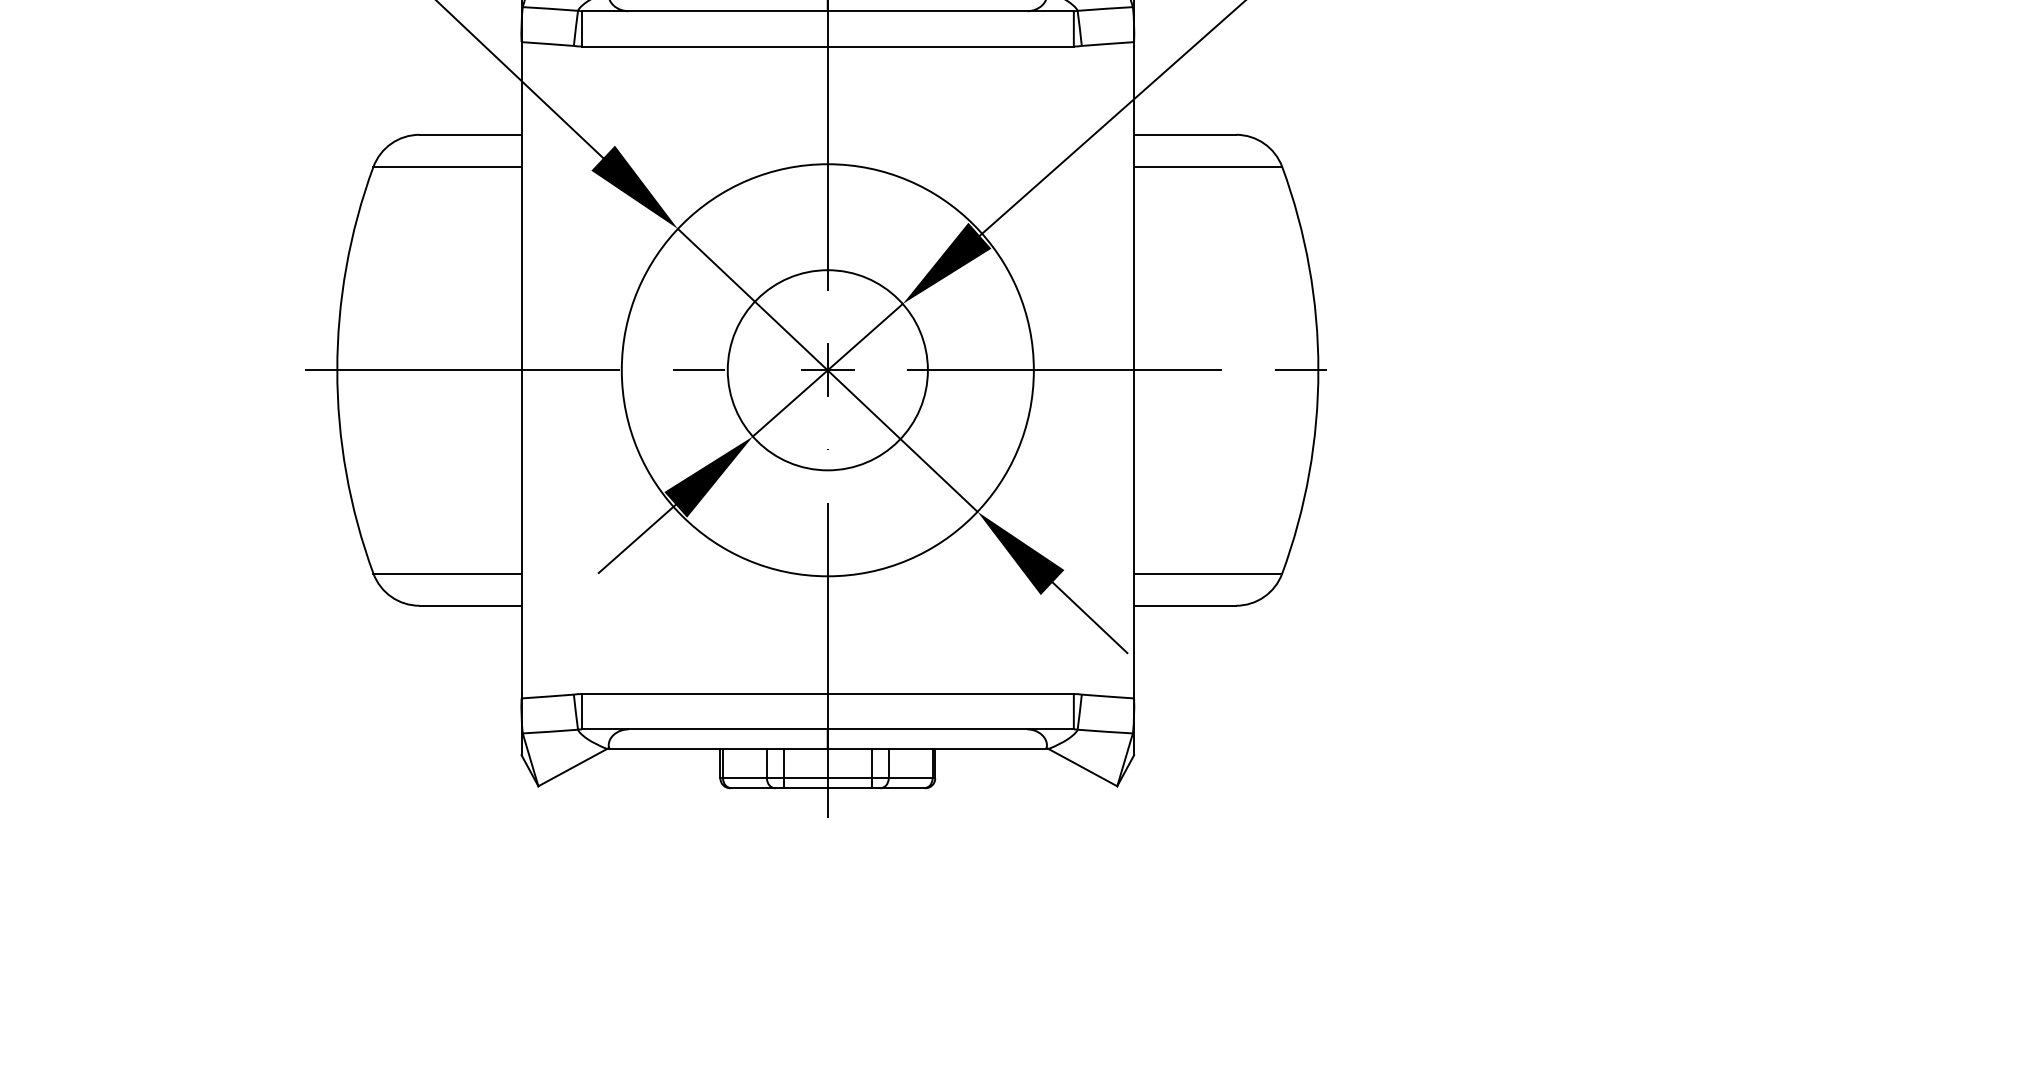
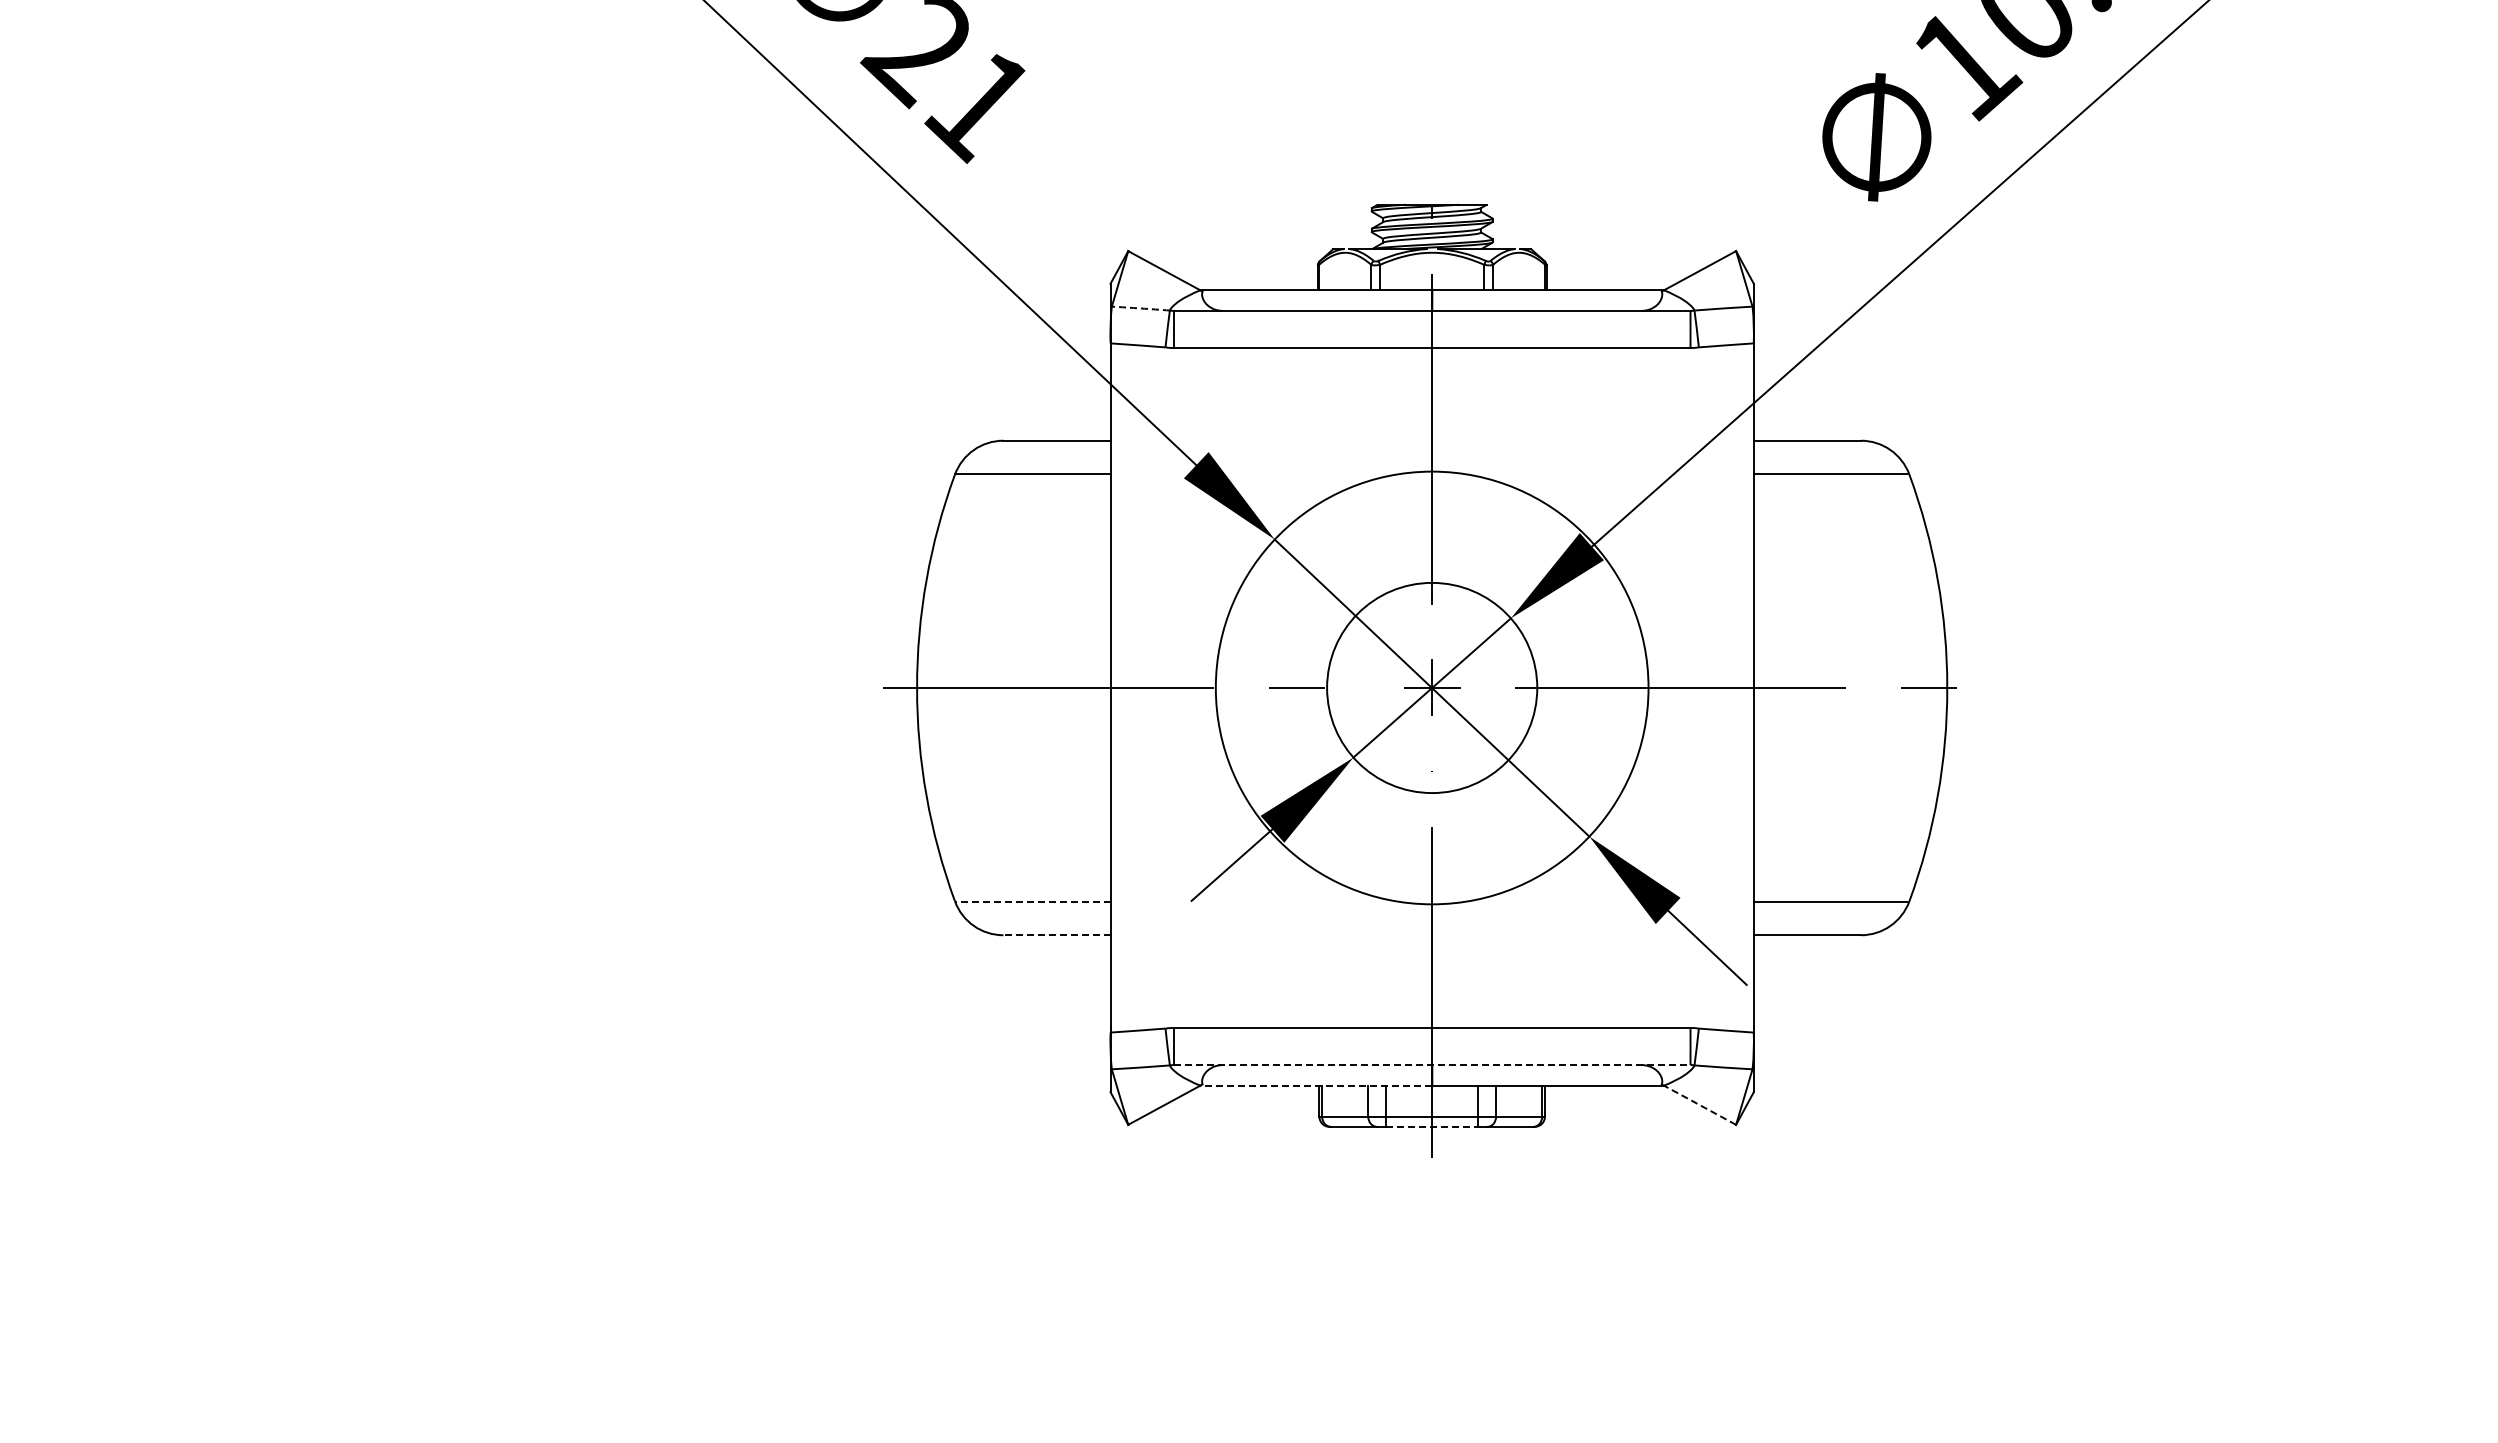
arc: (550, 8) -> (1140, 308), solid -> dashed
line: (447, 573) -> (1032, 901), solid -> dashed
line: (470, 605) -> (1056, 935), solid -> dashed
line: (828, 729) -> (1432, 1065), solid -> dashed
line: (717, 748) -> (1316, 1085), solid -> dashed
line: (1082, 767) -> (1699, 1105), solid -> dashed
line: (828, 787) -> (1432, 1126), solid -> dashed

